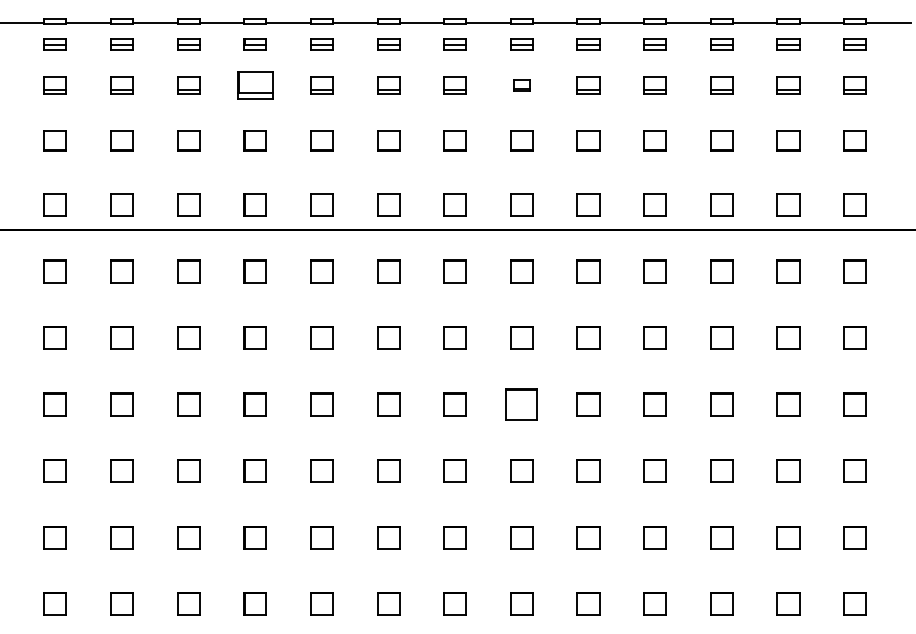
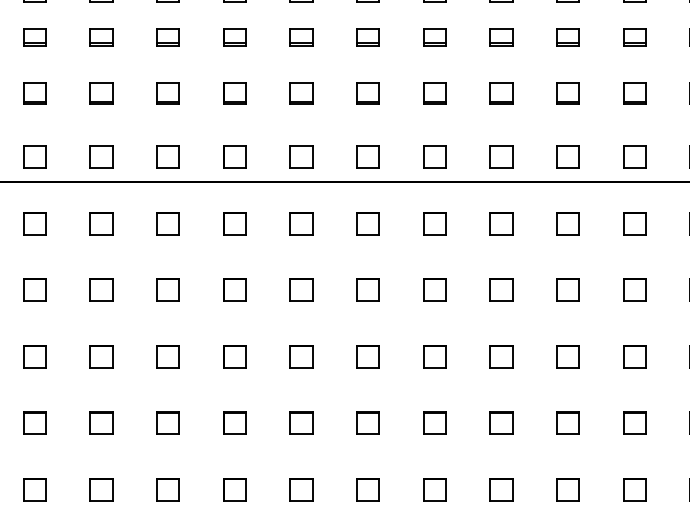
part: (254, 85) -> (234, 37), size x0.62
part: (521, 85) -> (501, 37), size x1.43
part: (521, 404) -> (501, 356), size x0.71

